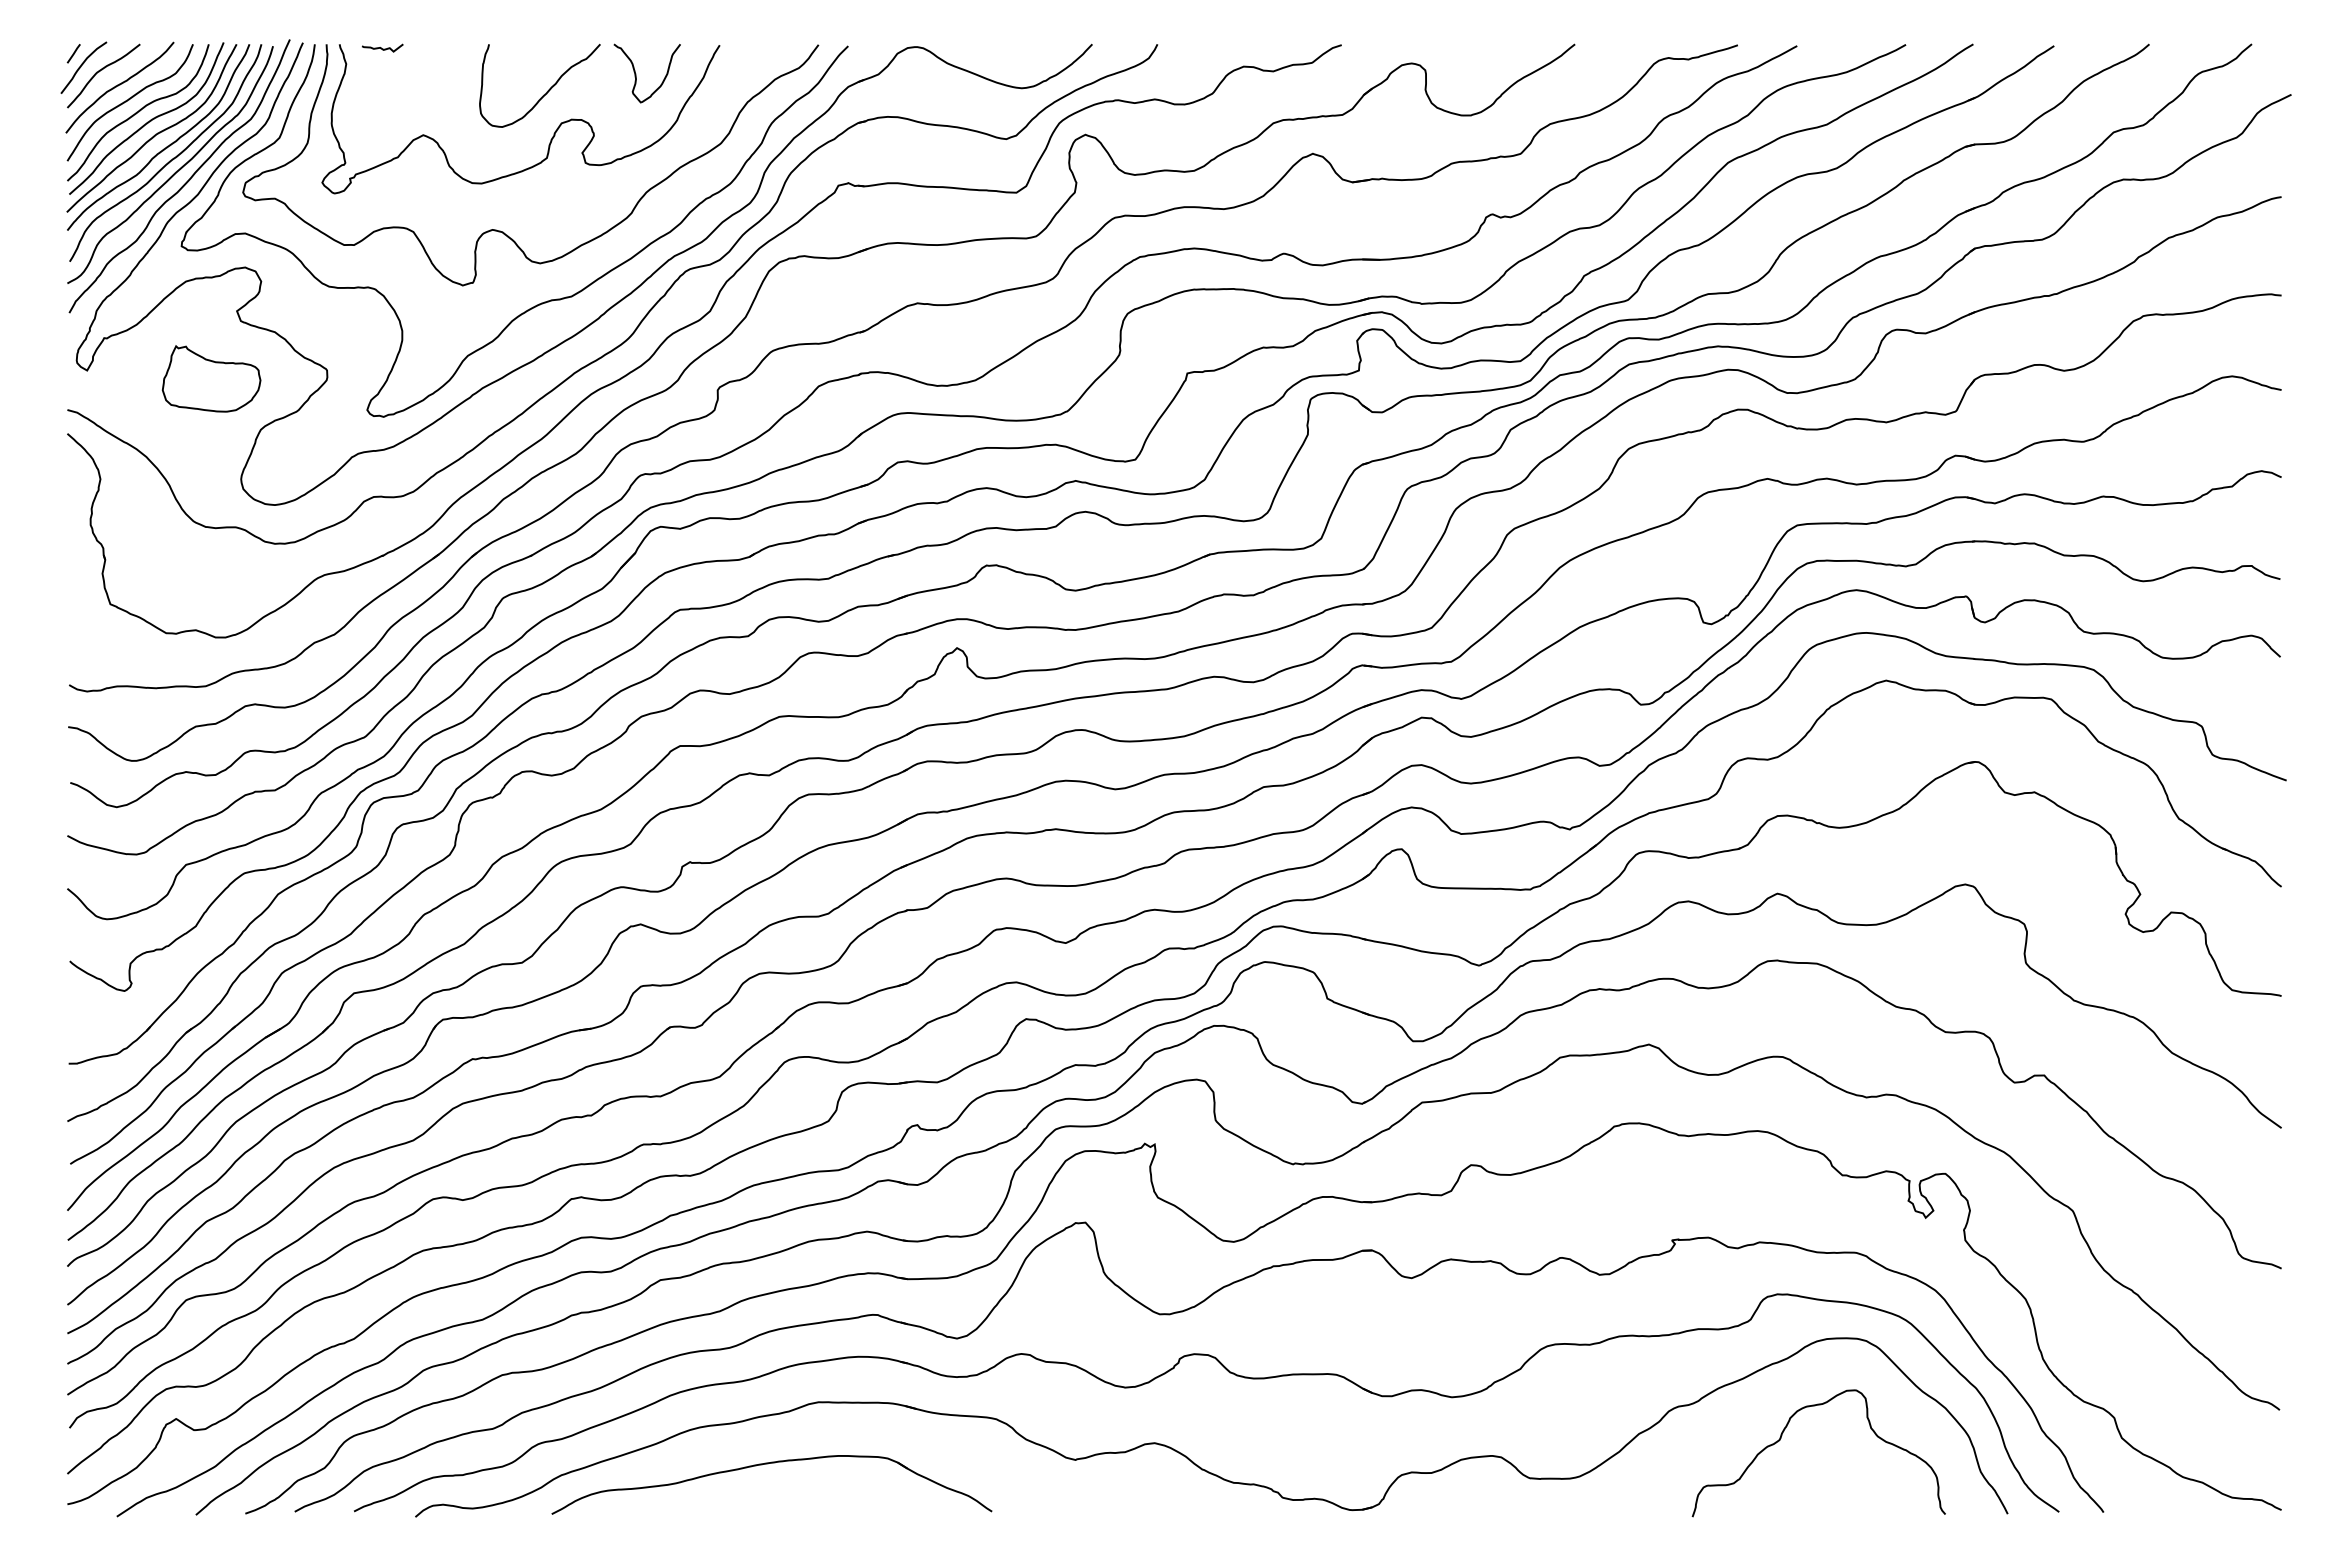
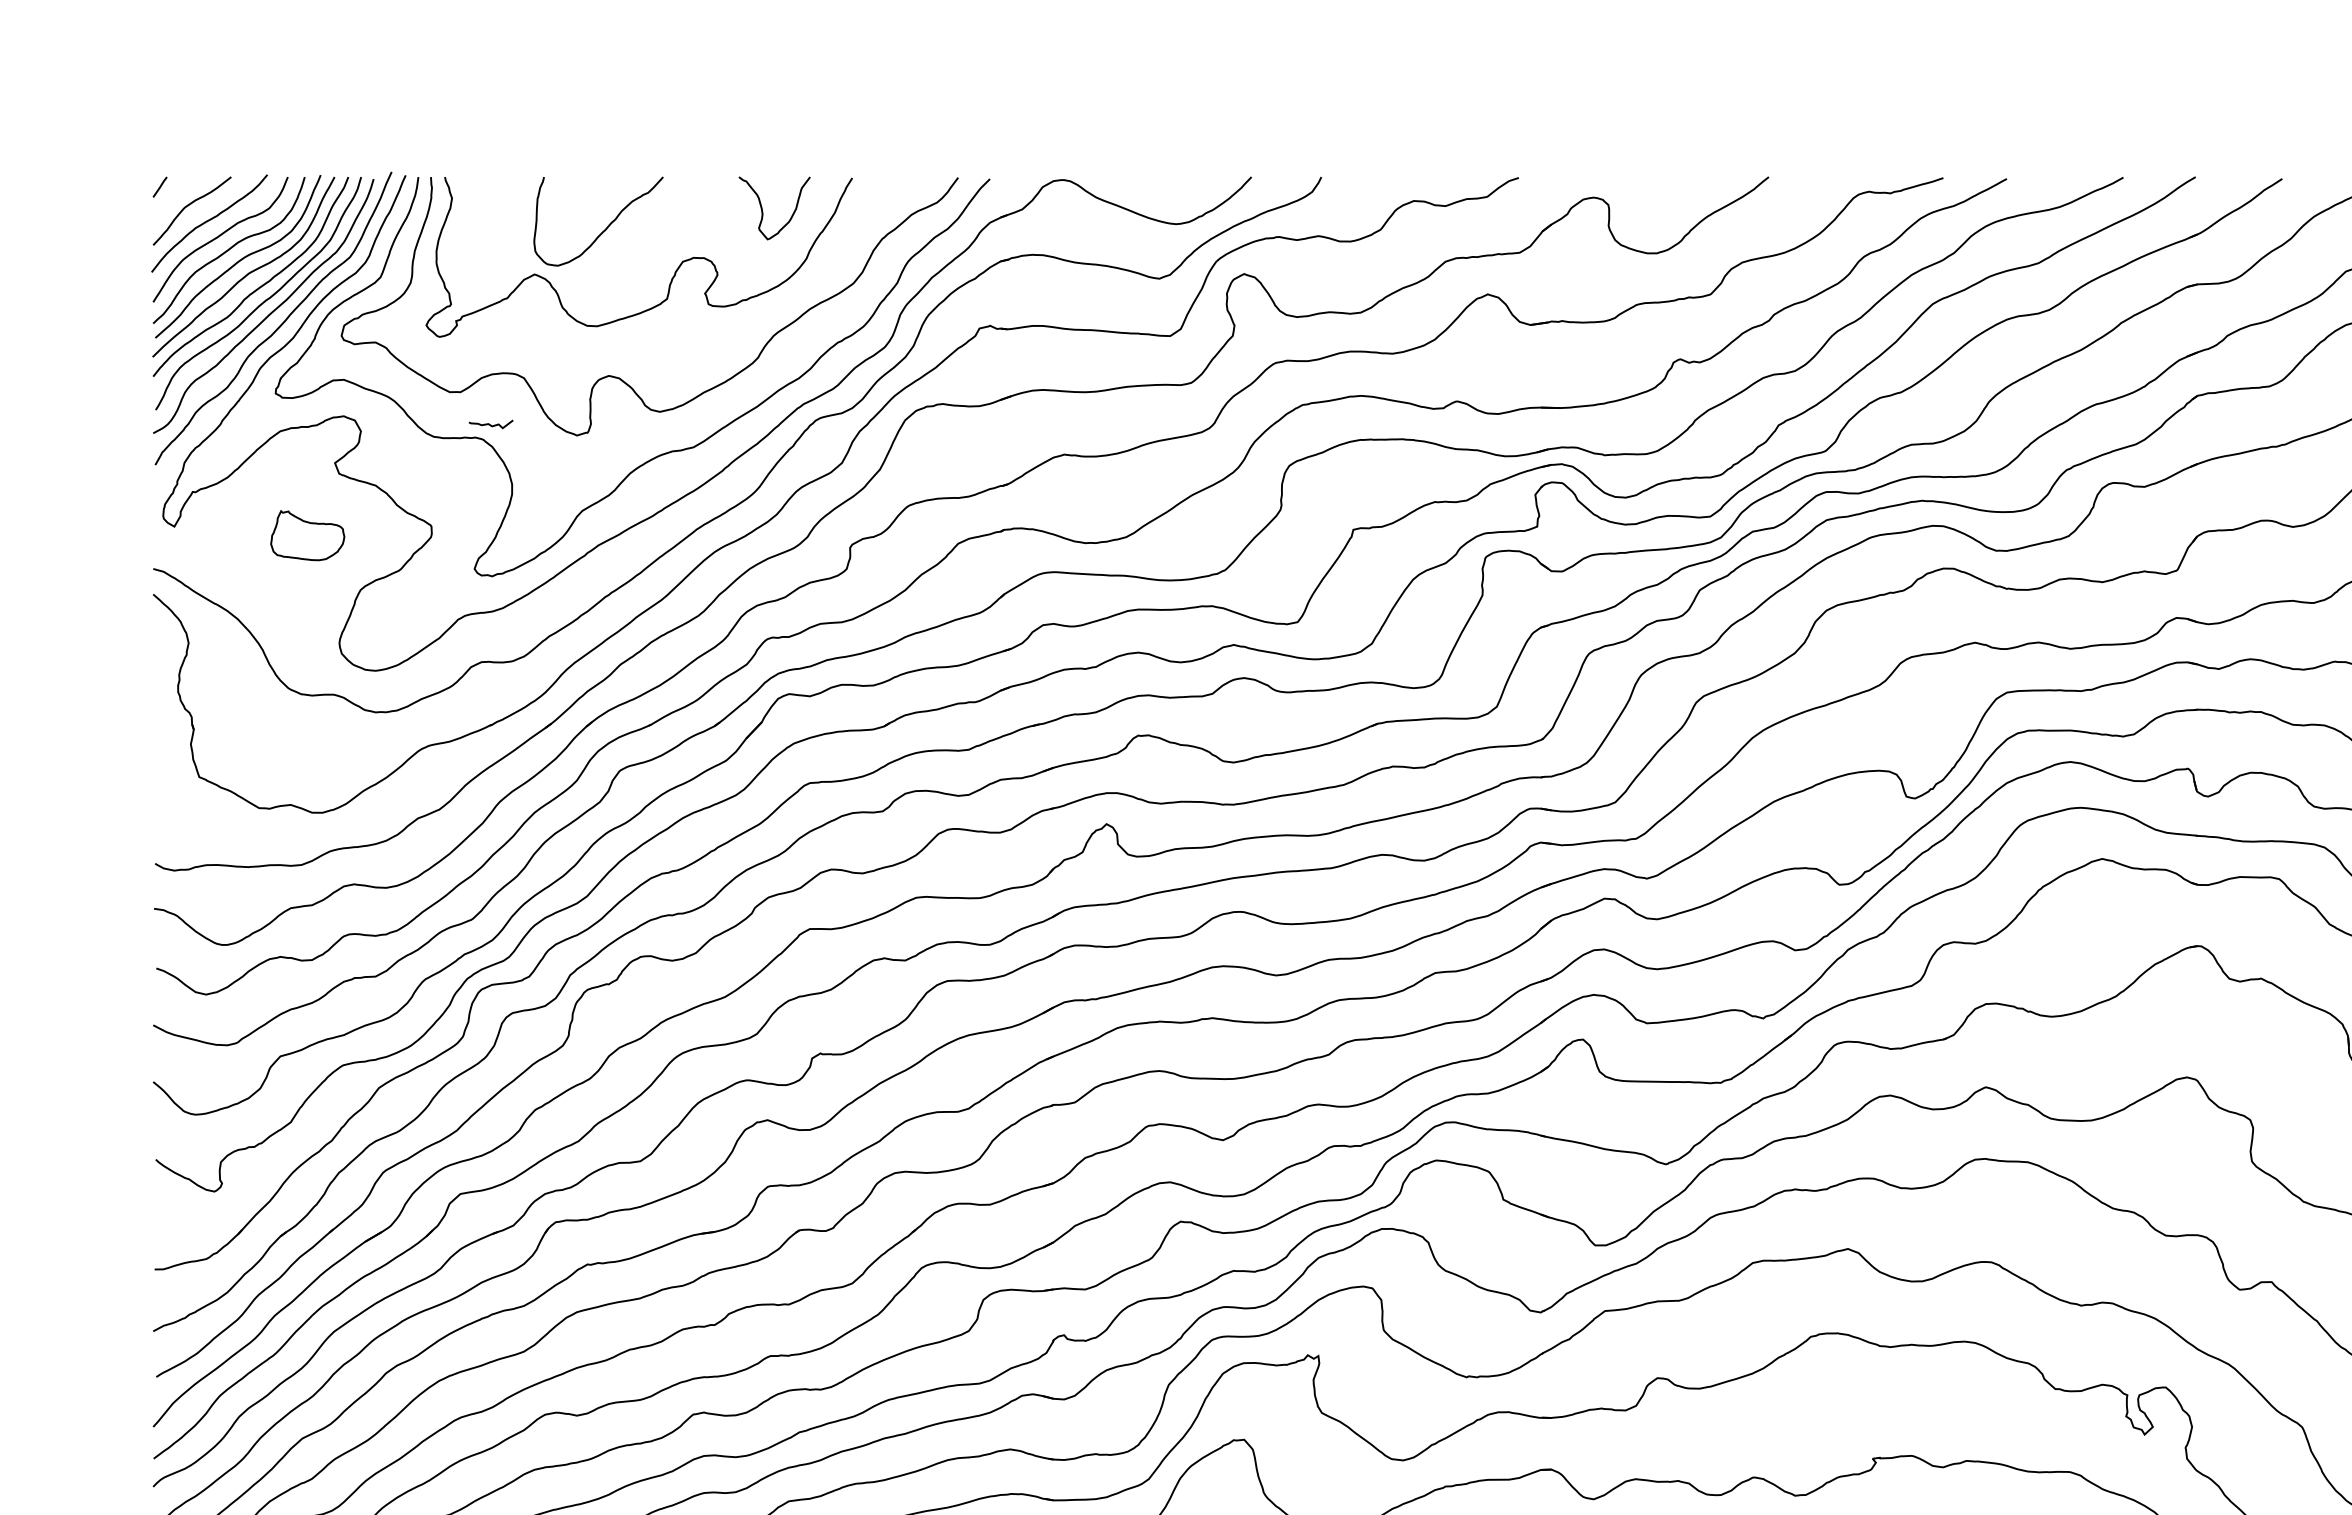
curve: (381, 47) -> (489, 423), moved
curve: (81, 67) -> (168, 201), removed
curve: (547, 90) -> (606, 226), moved
part: (211, 378) -> (307, 535), size x0.7

